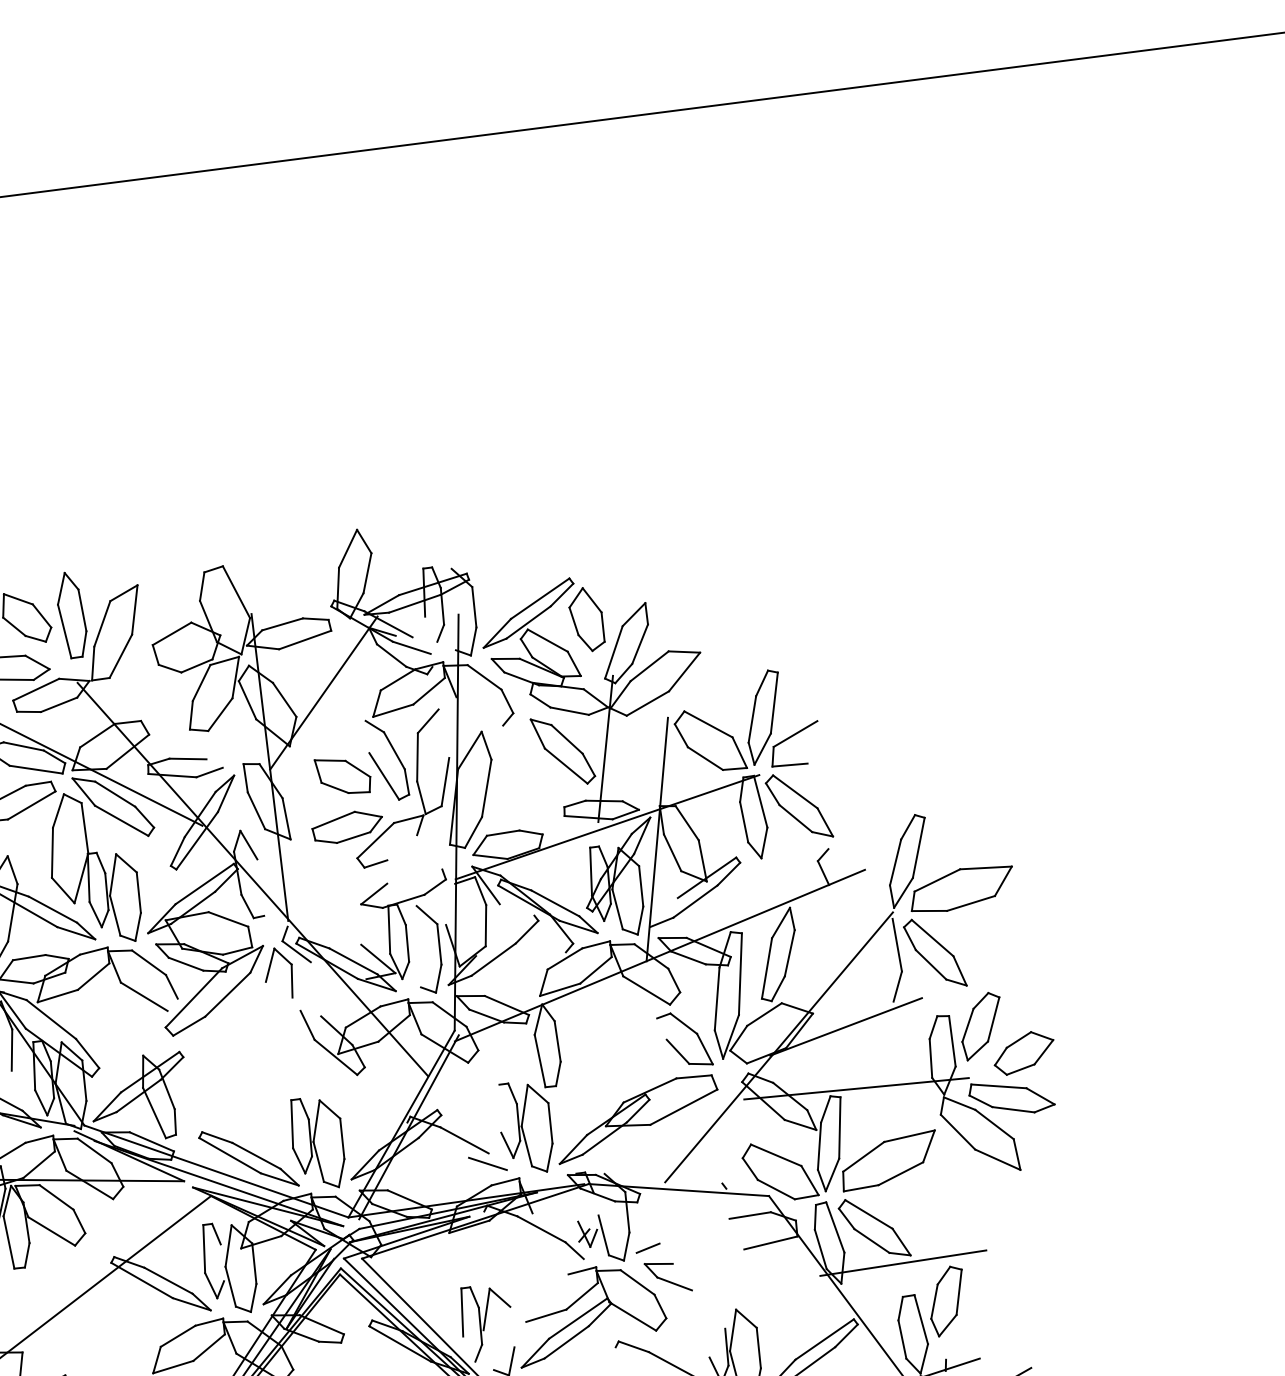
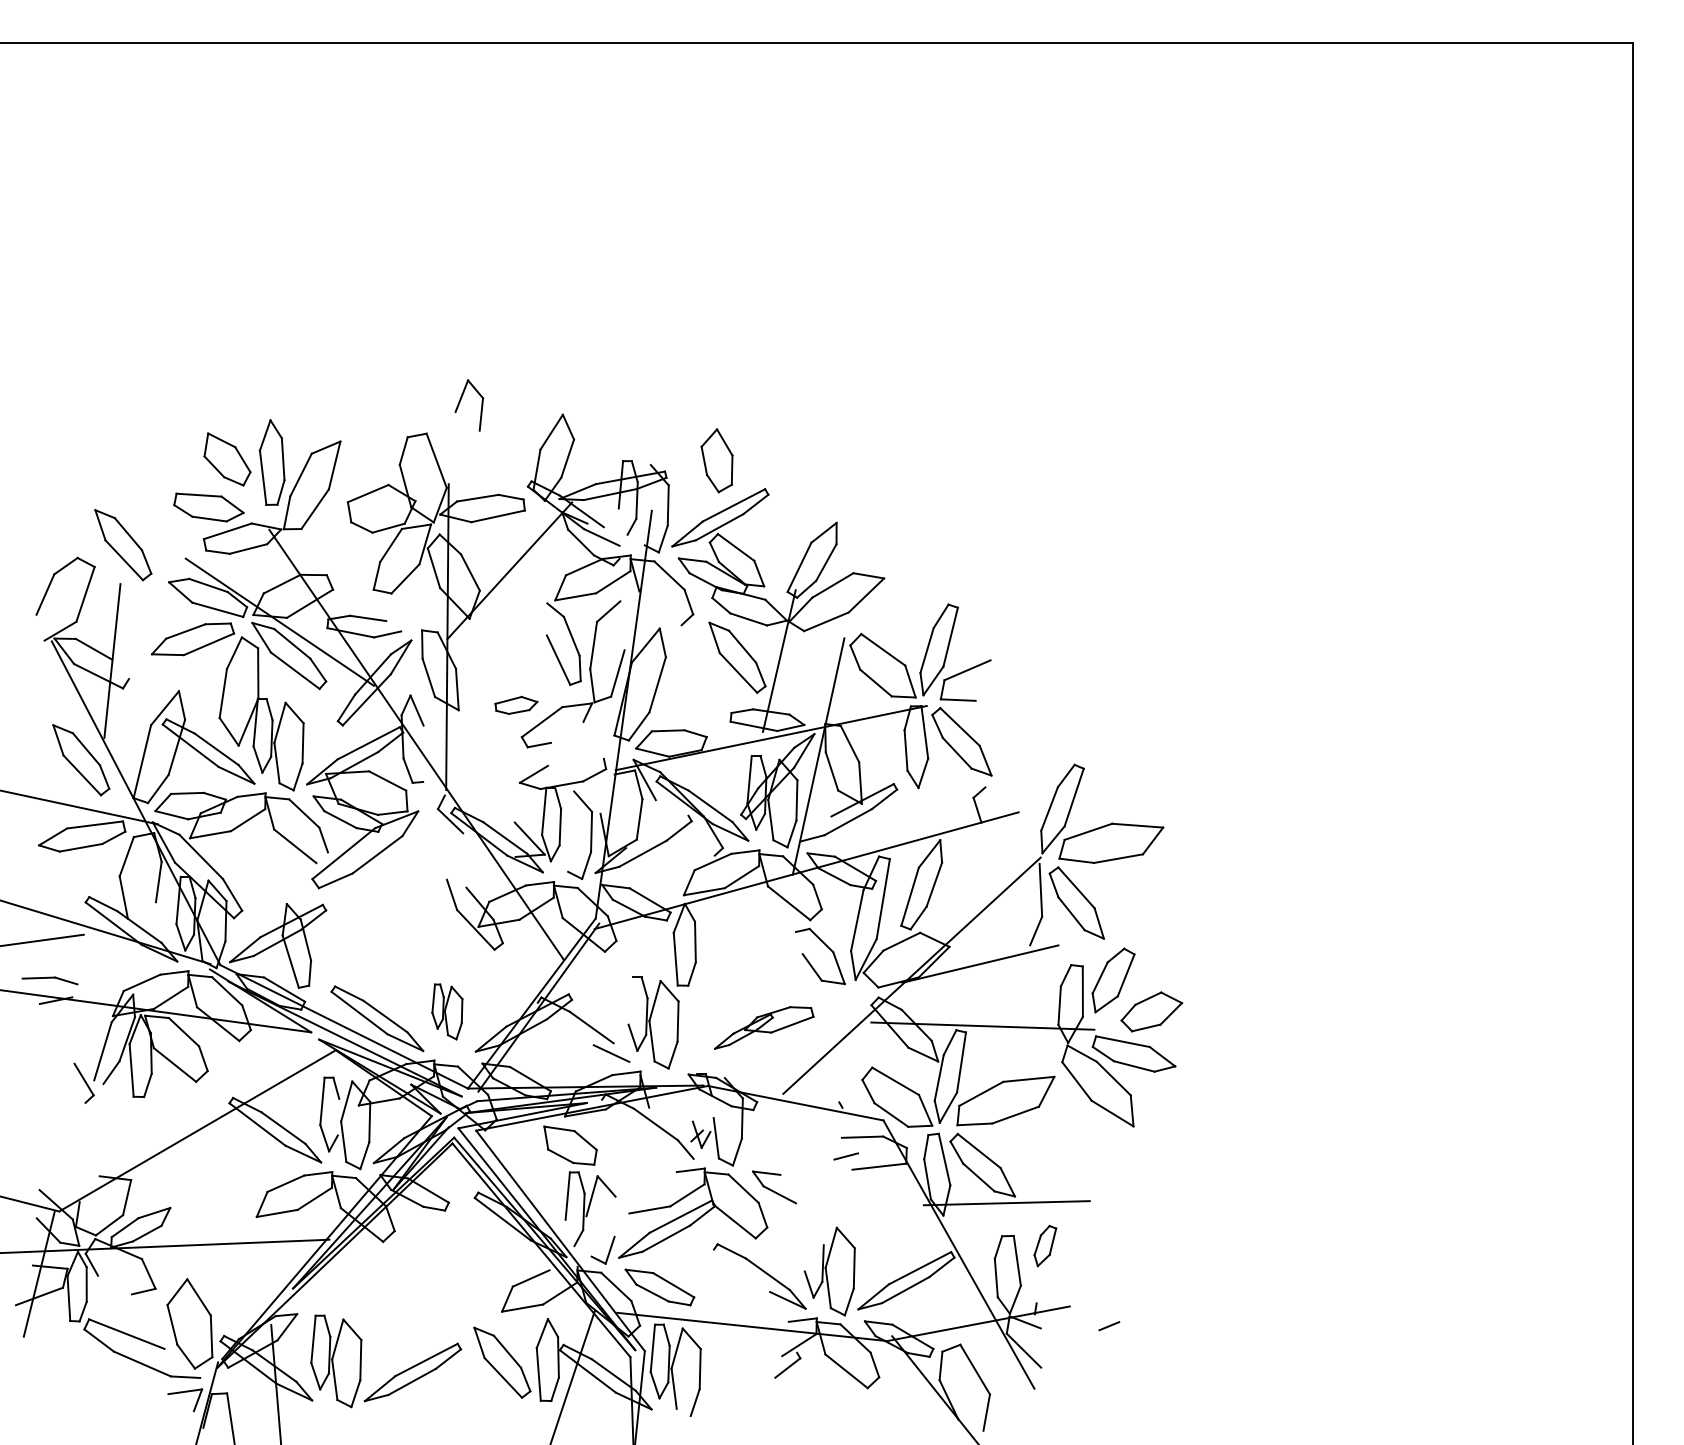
part: (586, 619) -> (716, 460), moved
part: (343, 775) -> (570, 1145), moved
part: (347, 827) -> (516, 705), size x0.6
part: (270, 969) -> (461, 400), moved
part: (637, 1118) -> (764, 1027), size x0.6
part: (318, 1142) -> (447, 1011), size x0.6
line: (647, 1248) -> (845, 1156), moved
part: (947, 1300) -> (1045, 1245), size x0.6

